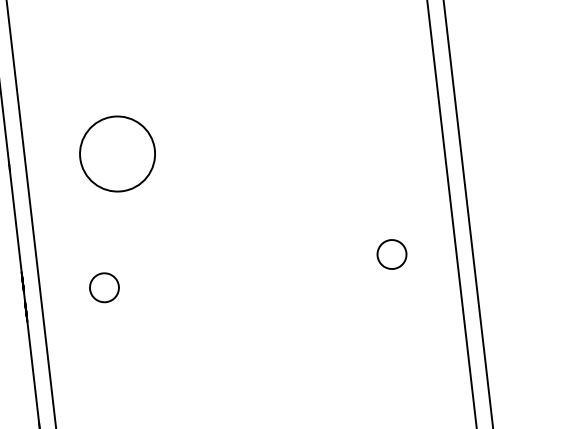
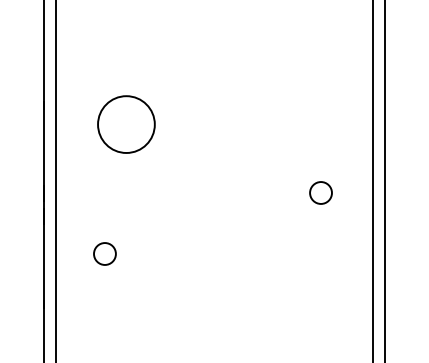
circle: (117, 153) -> (126, 124), moved
circle: (391, 253) -> (320, 192), moved
circle: (103, 287) -> (104, 253), moved

